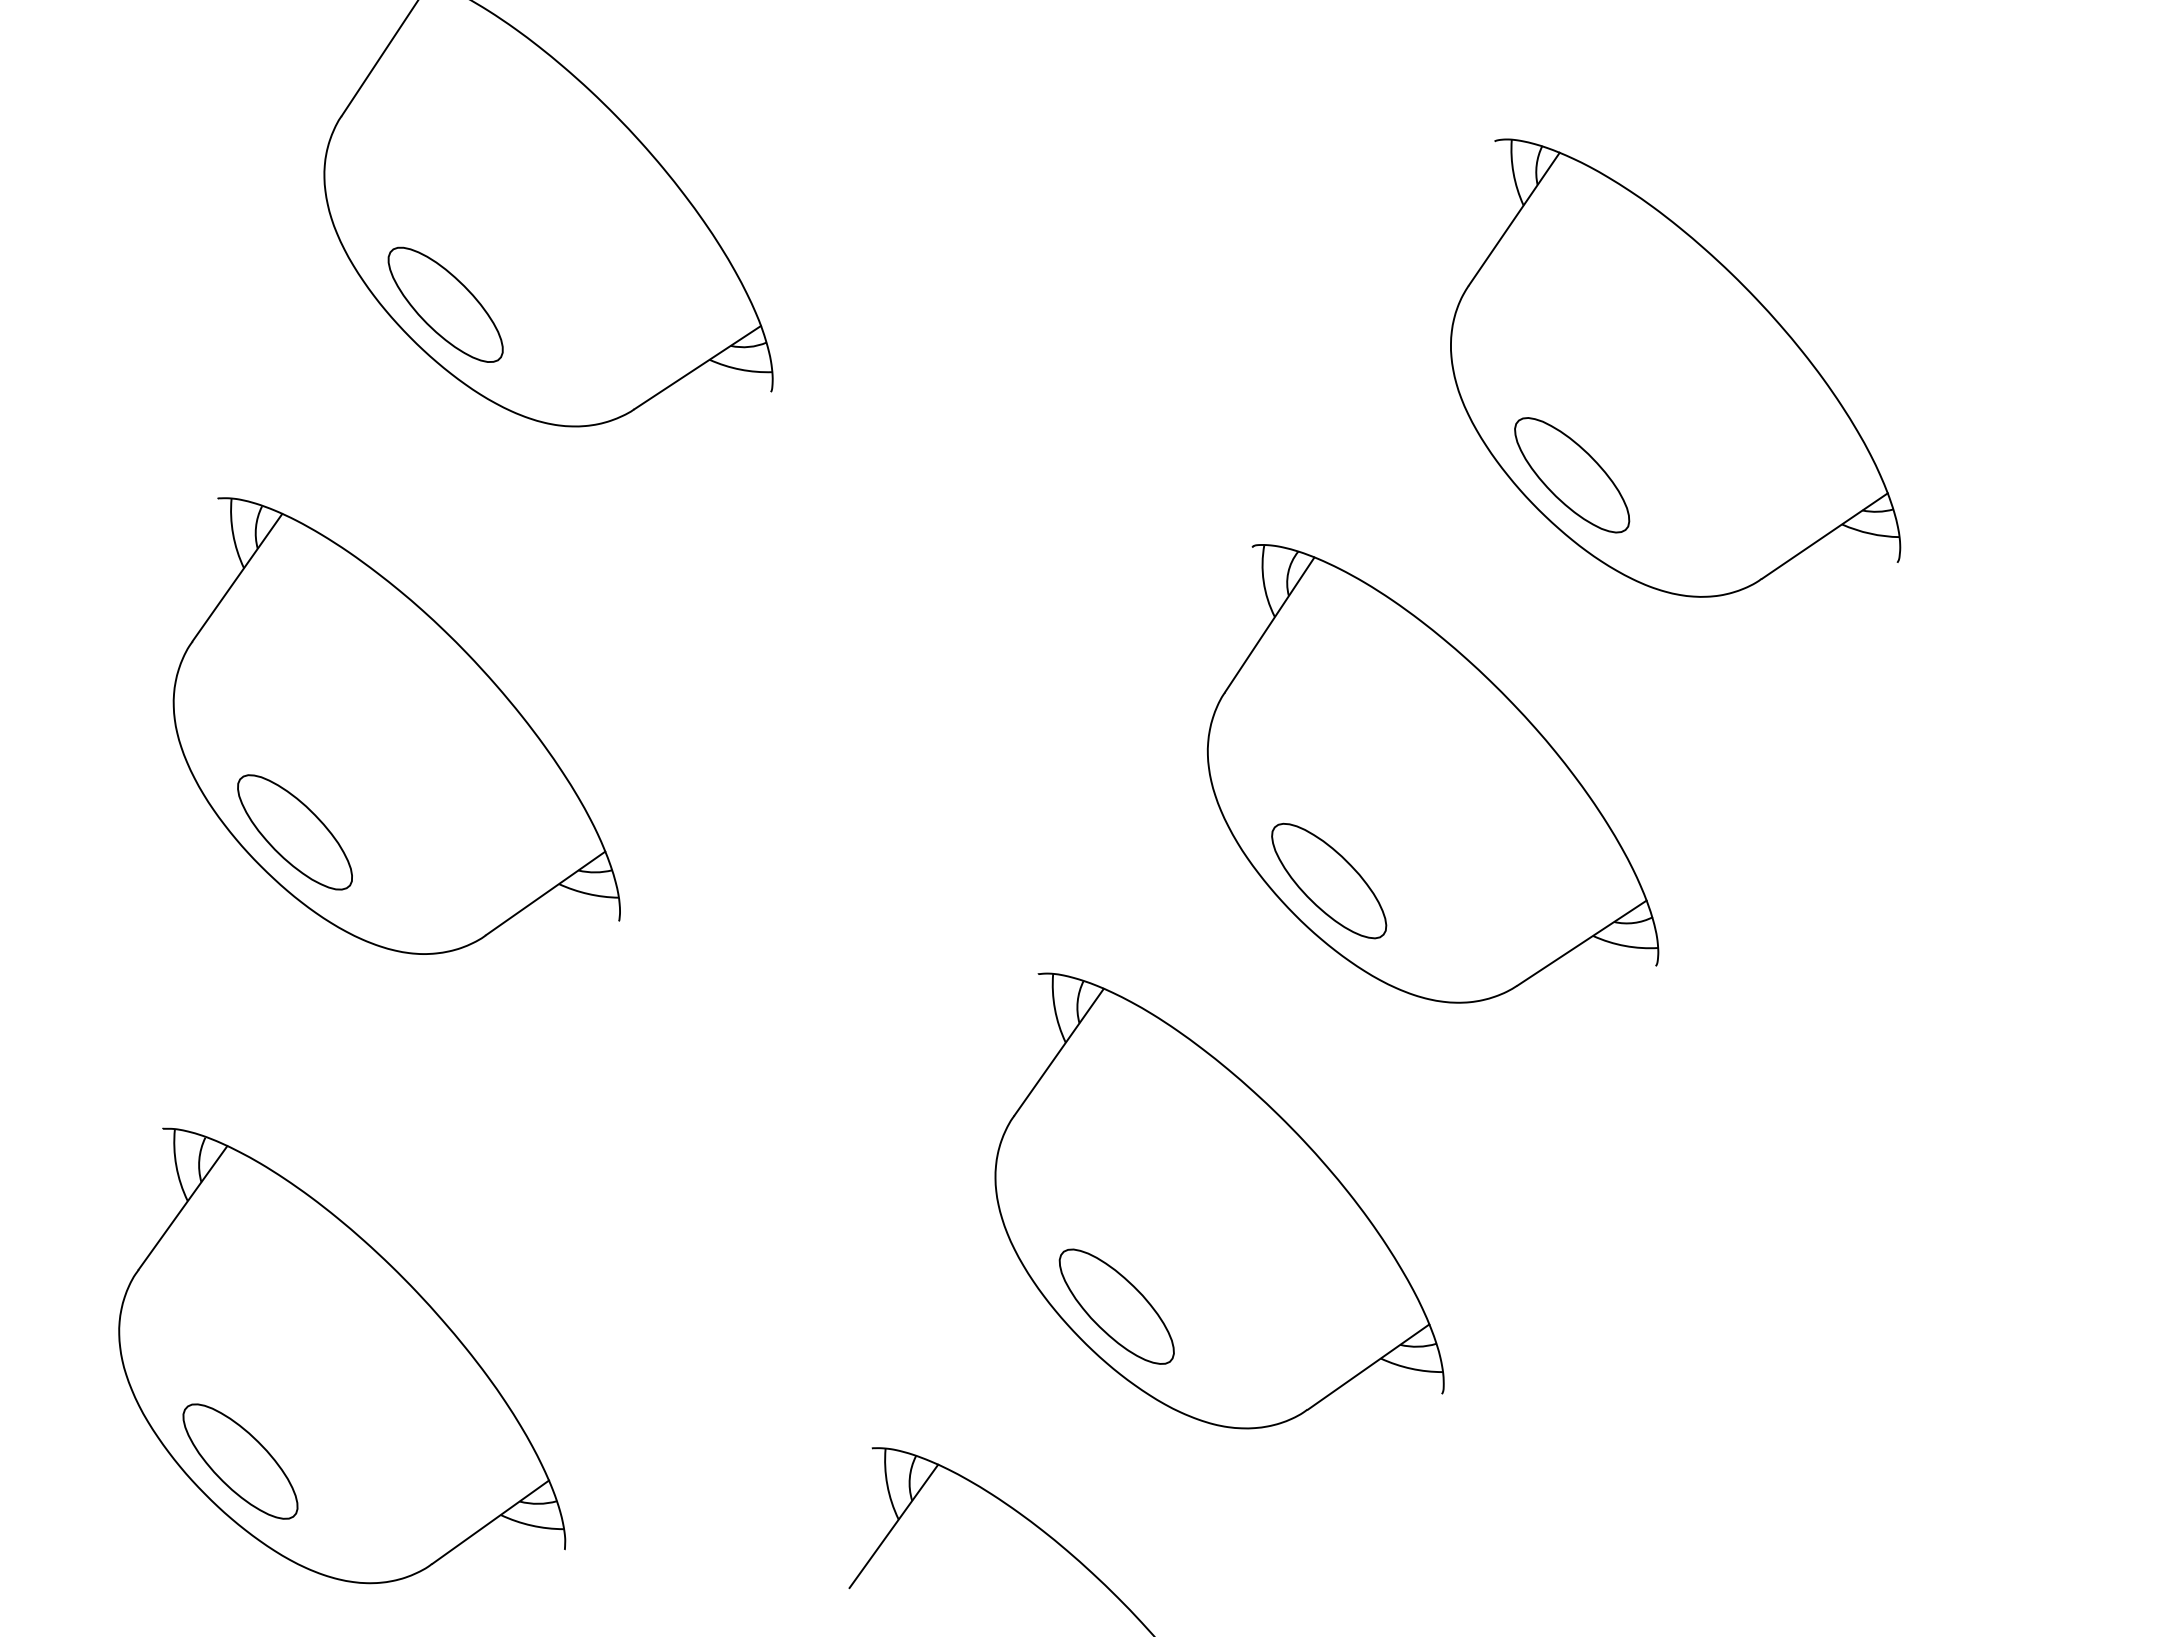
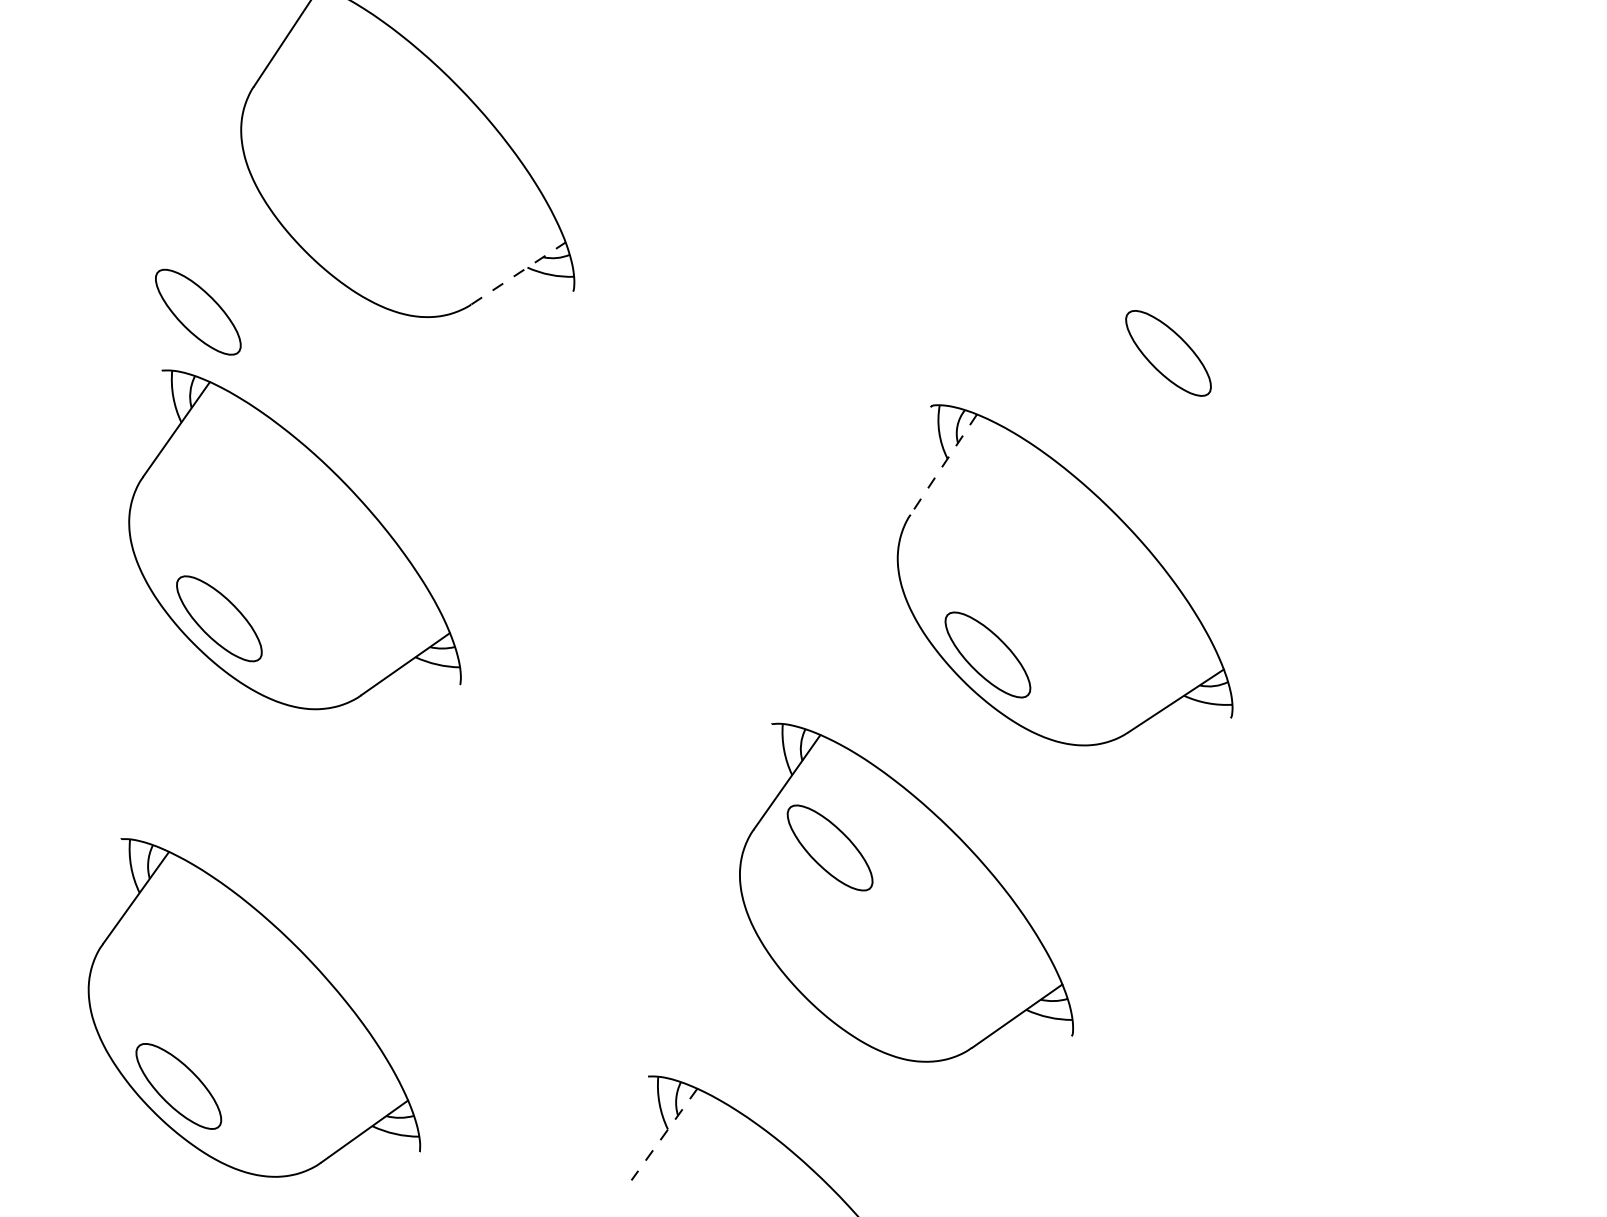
part: (445, 304) -> (198, 311), moved
line: (697, 367) -> (518, 273), solid -> dashed
part: (1675, 367) -> (1245, 273), removed
line: (1269, 624) -> (943, 464), solid -> dashed
part: (1116, 1306) -> (829, 847), moved
line: (893, 1526) -> (664, 1134), solid -> dashed

